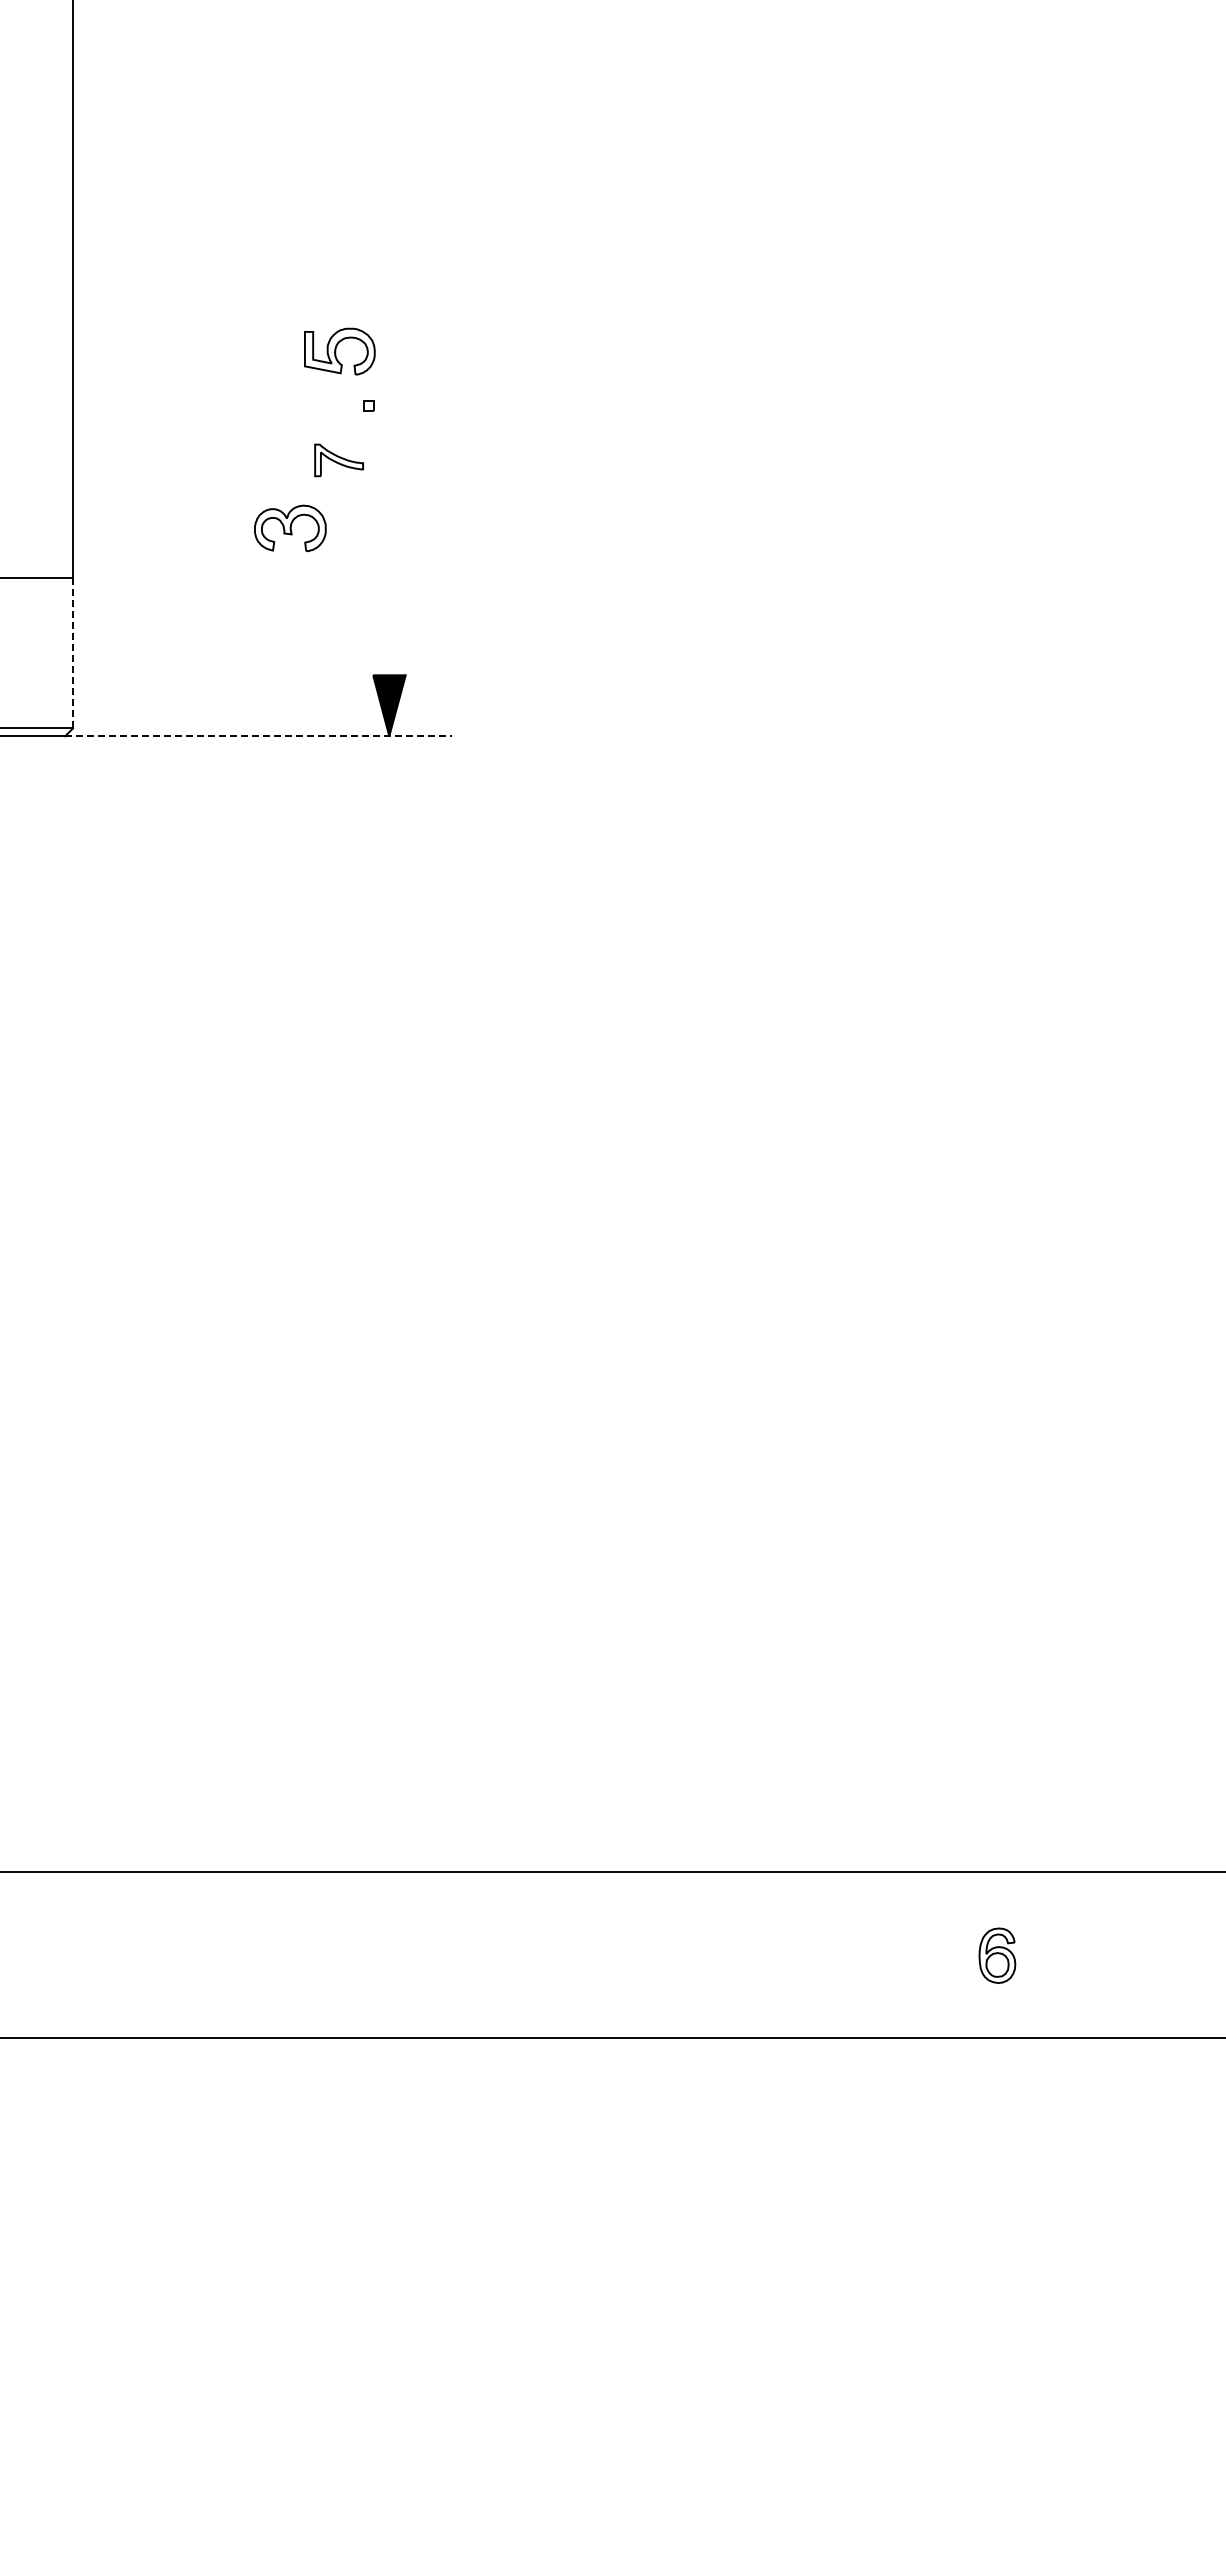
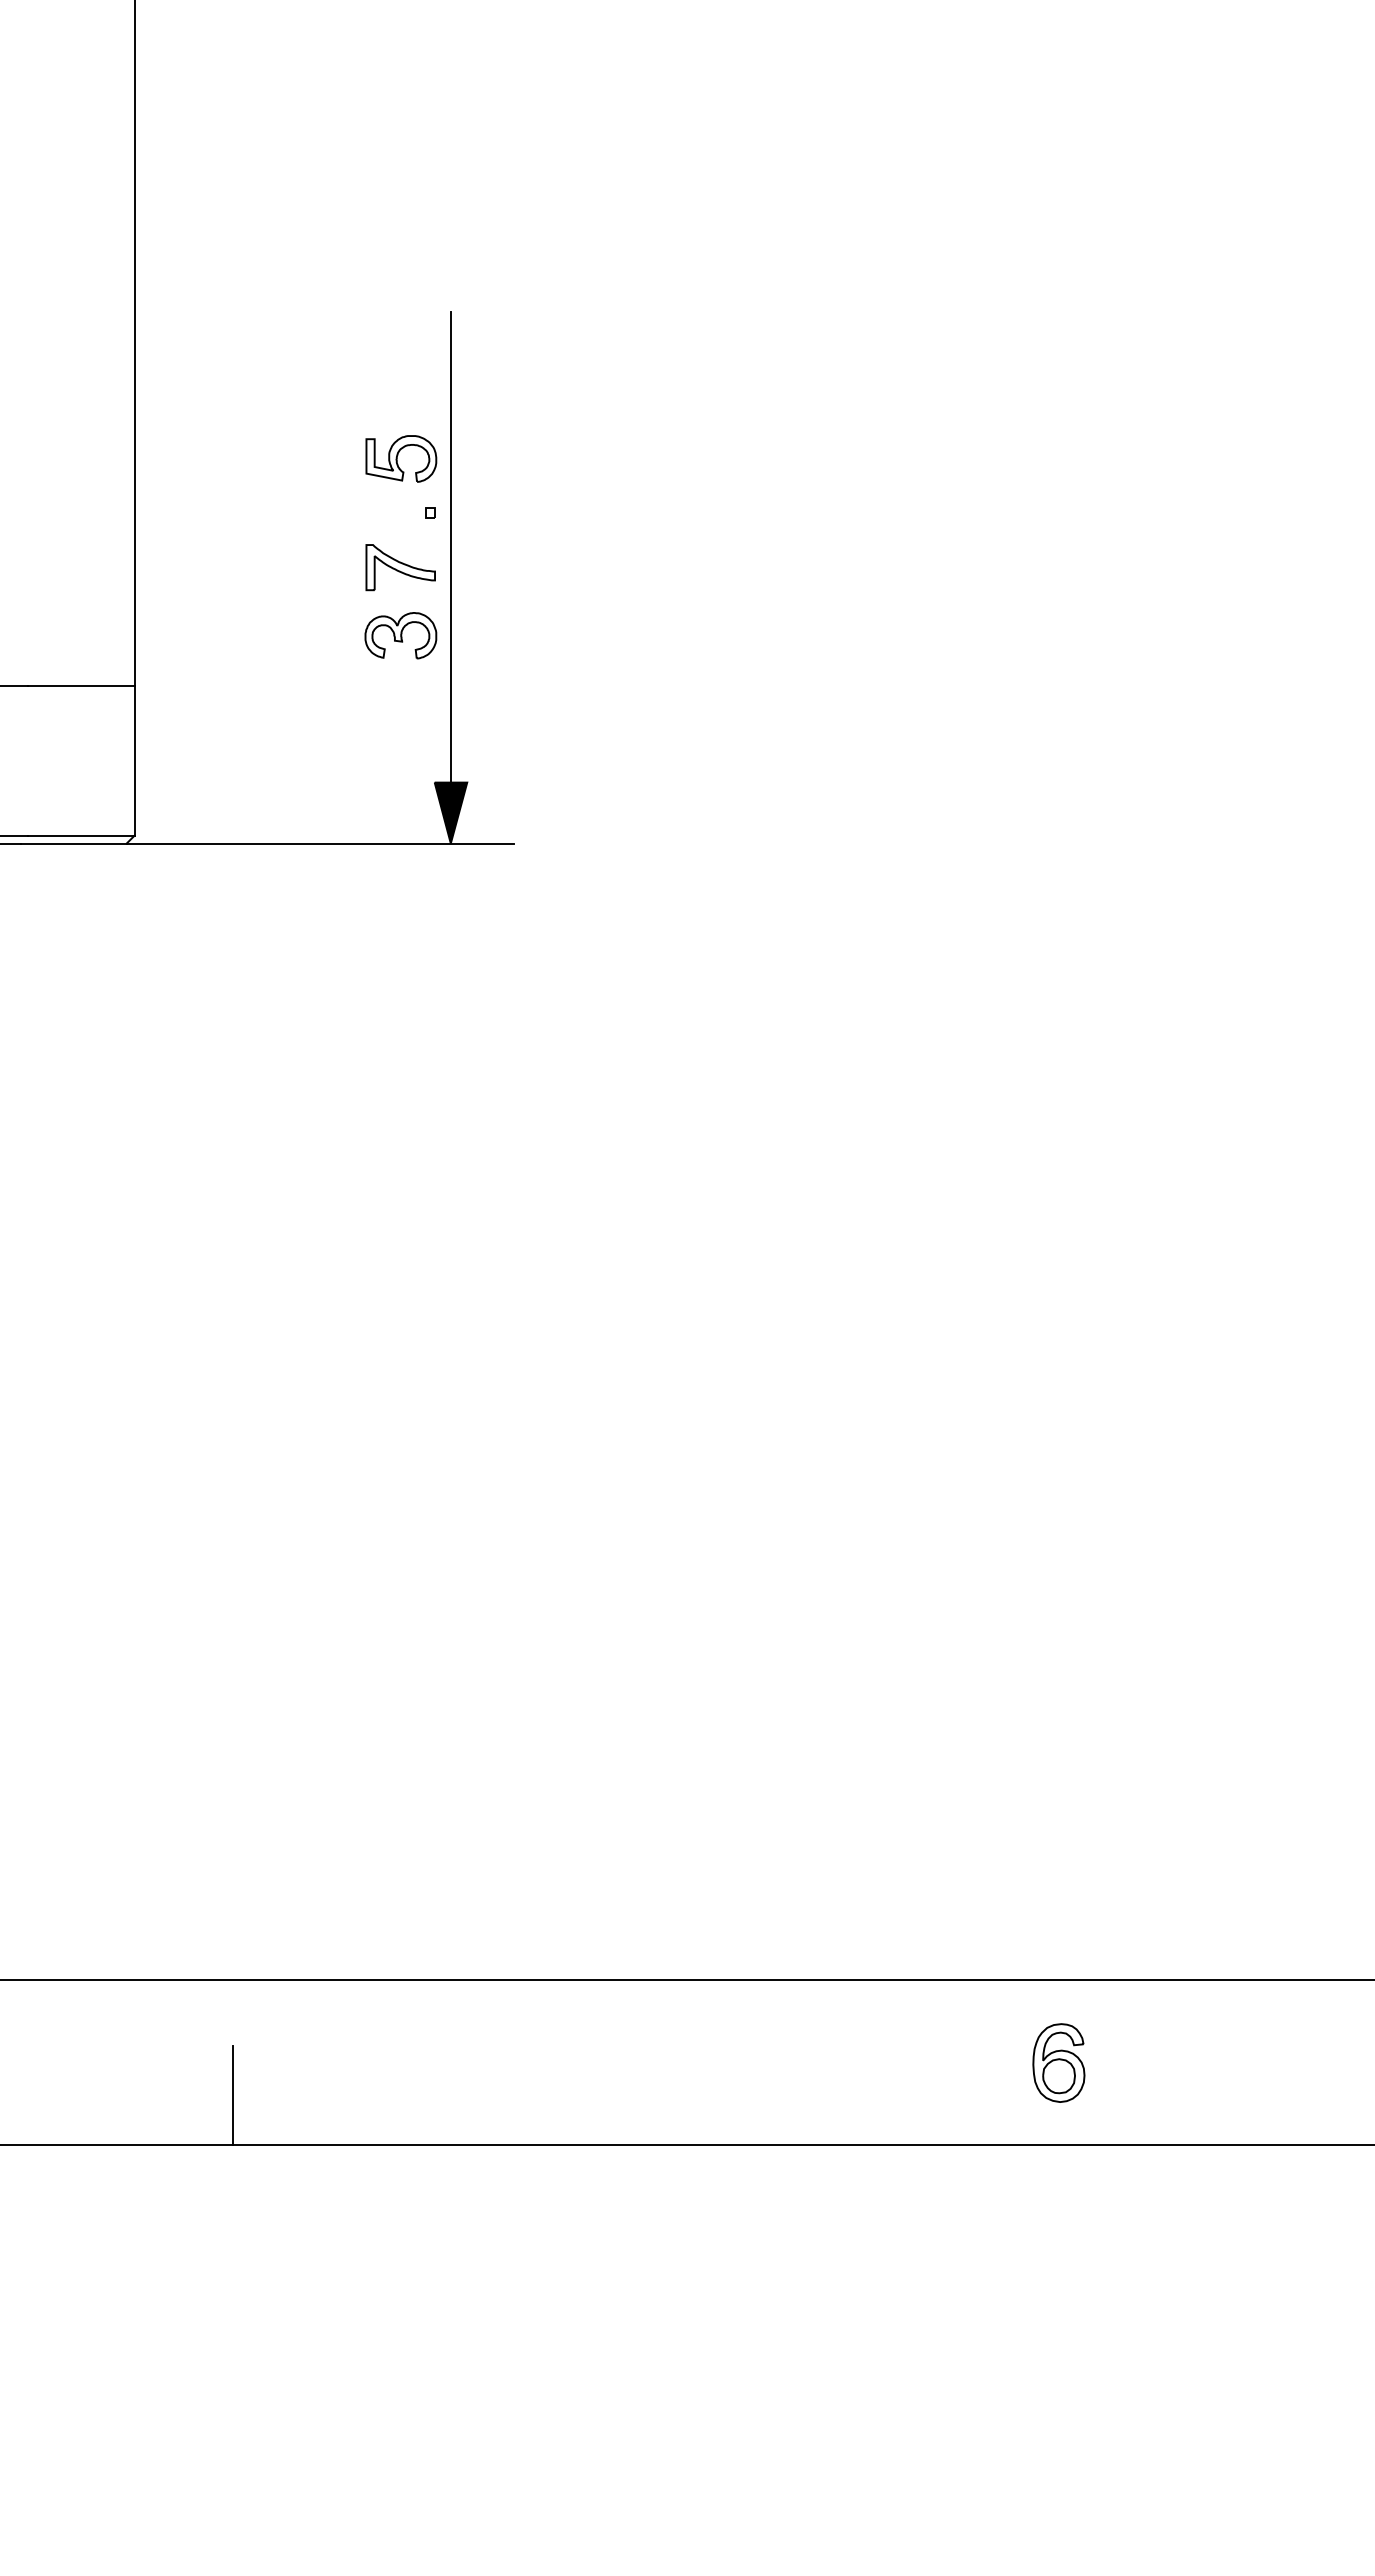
line: (388, 440) -> (450, 547), added
part: (338, 460) -> (400, 567), size x1.43
part: (289, 528) -> (400, 635), moved
line: (72, 654) -> (134, 761), dashed -> solid
line: (258, 736) -> (320, 843), dashed -> solid
part: (996, 1955) -> (1058, 2062), size x1.43
line: (171, 1988) -> (233, 2095), added

